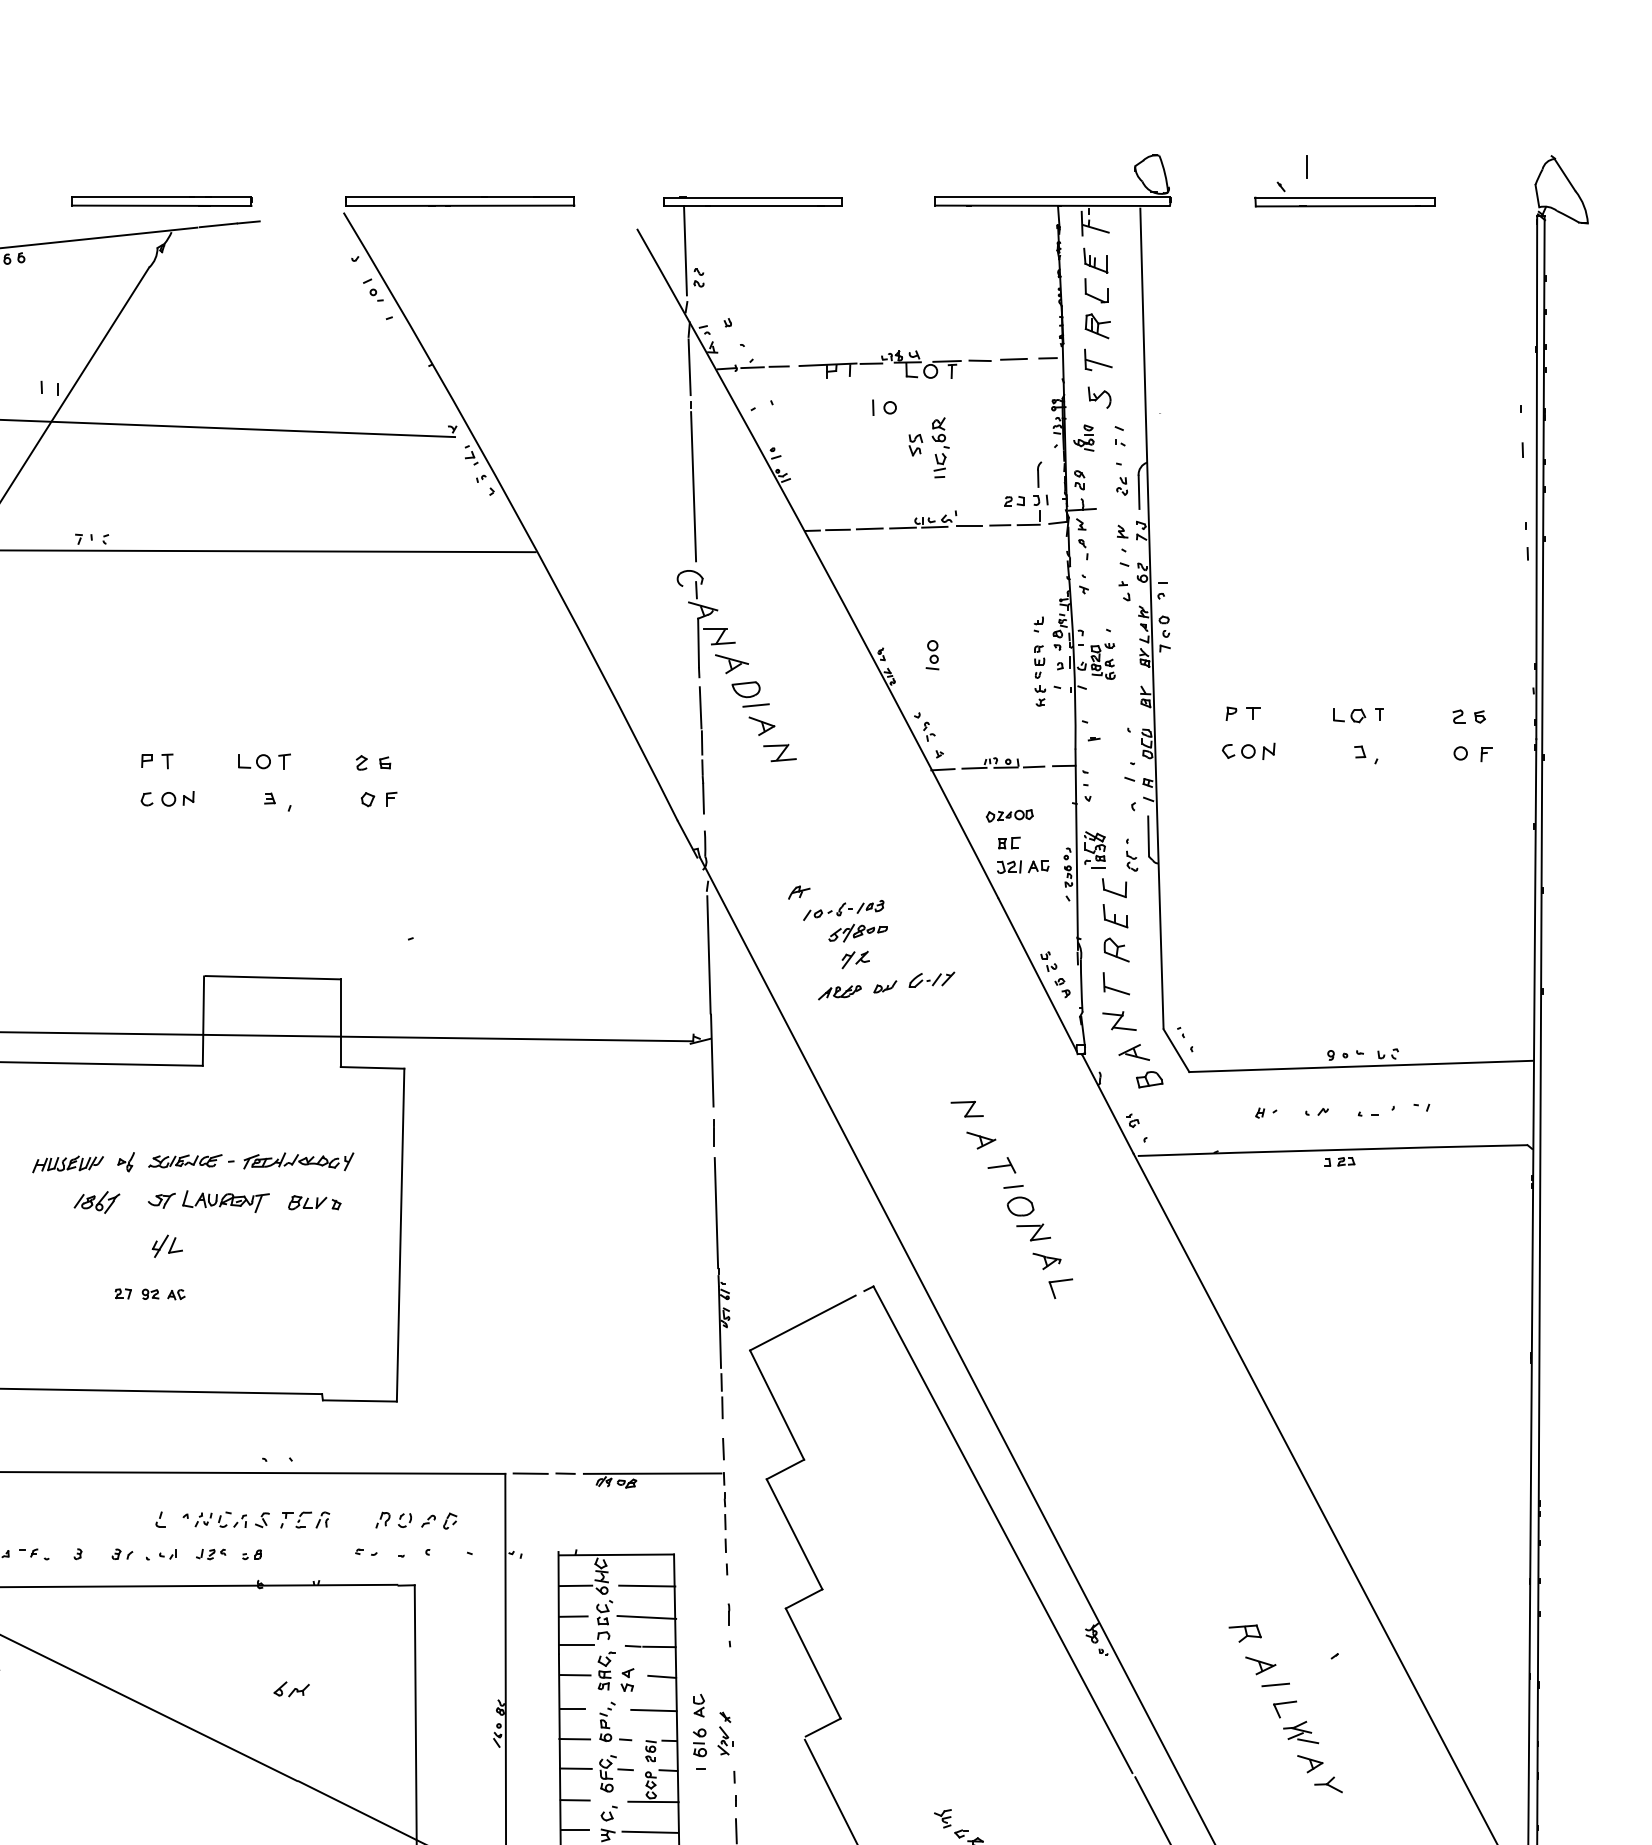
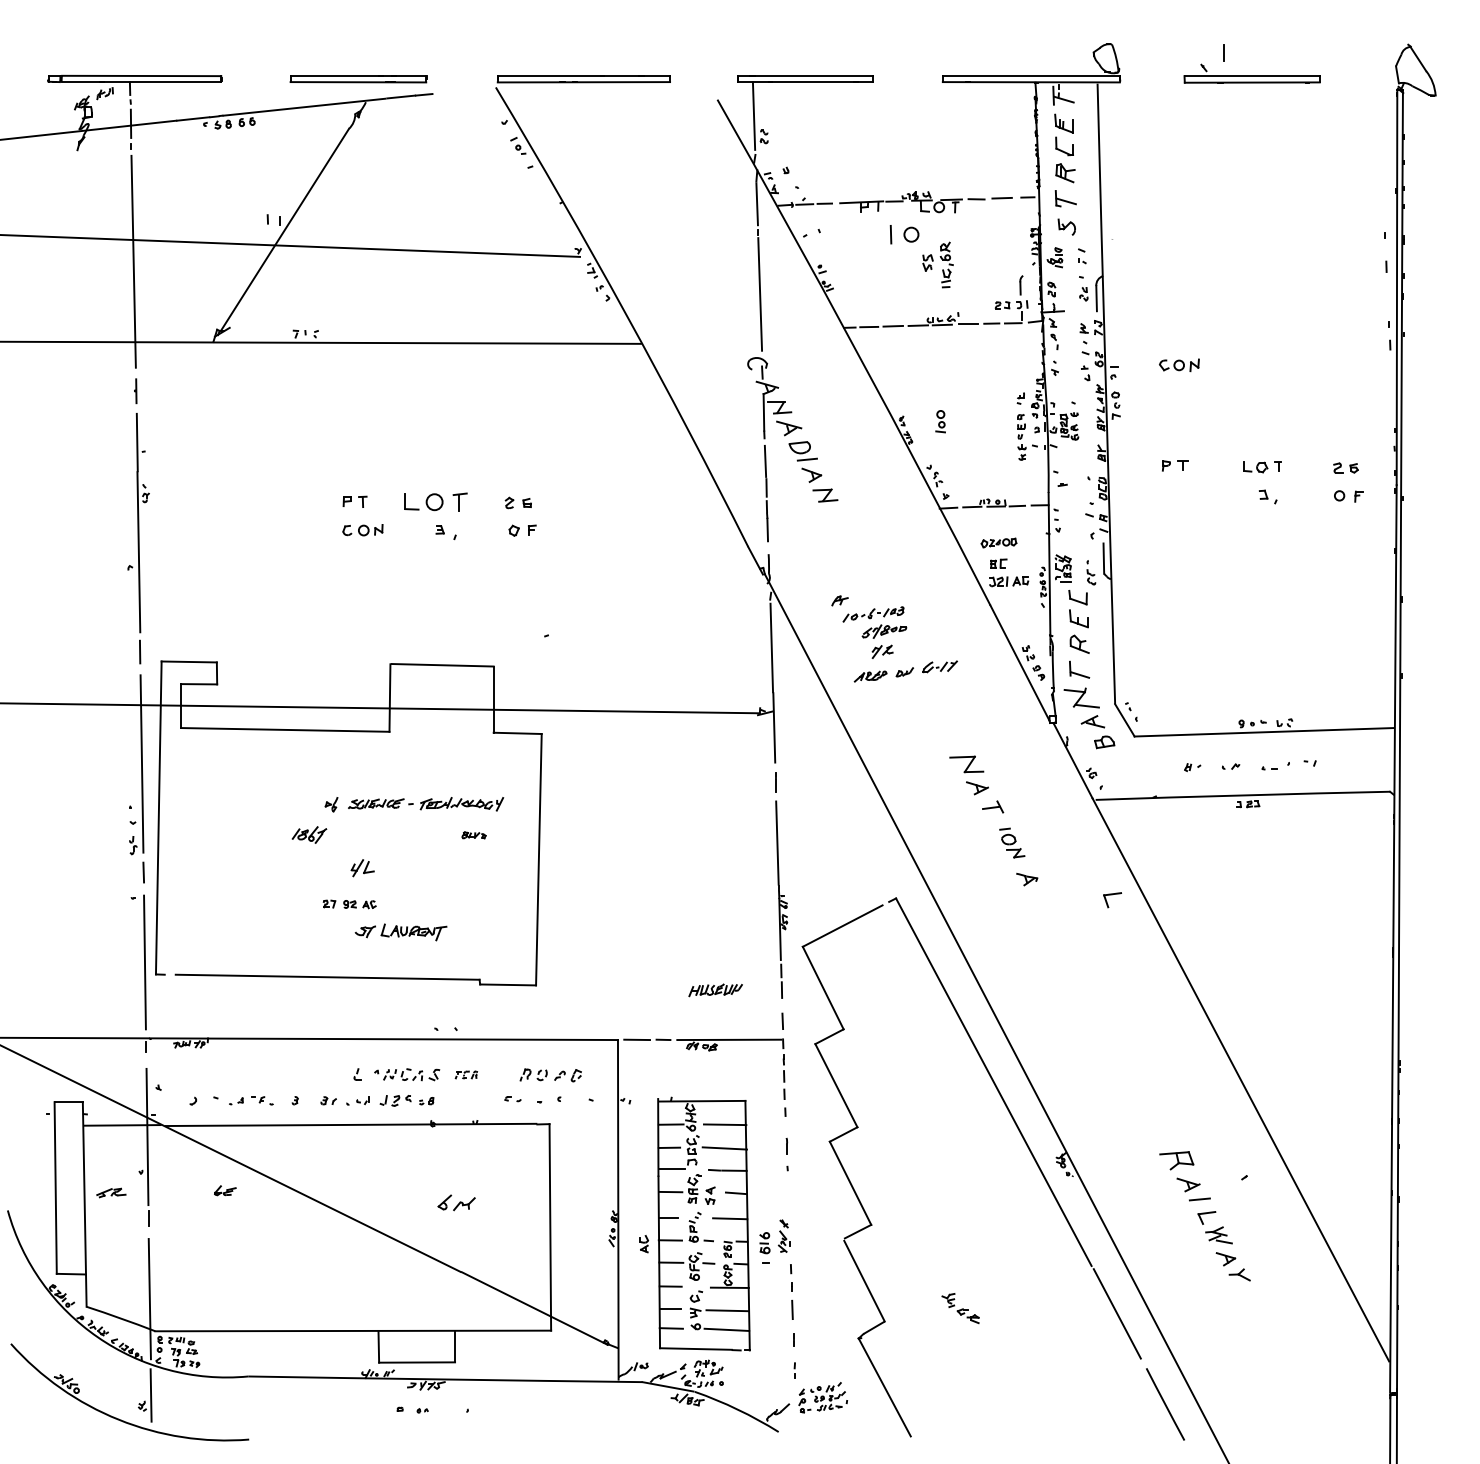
part: (883, 407) -> (903, 234), size x1.6
part: (1248, 751) -> (1179, 365), moved
part: (265, 760) -> (436, 501), size x1.6
part: (1119, 1020) -> (1081, 697), size x1.4
part: (966, 1109) -> (966, 764), size x1.4
part: (67, 1164) -> (715, 990), moved
part: (208, 1201) -> (400, 932), moved
part: (314, 1203) -> (473, 835), size x0.6
part: (1027, 1212) -> (1012, 842), size x0.7
part: (1060, 1289) -> (1112, 900), moved
part: (304, 1519) -> (466, 1074), size x0.6
part: (210, 1553) -> (395, 1100), size x1.4
part: (1244, 1633) -> (1176, 1160), size x1.4
part: (291, 1689) -> (456, 1202), size x1.4
part: (698, 1706) -> (643, 1244), moved

